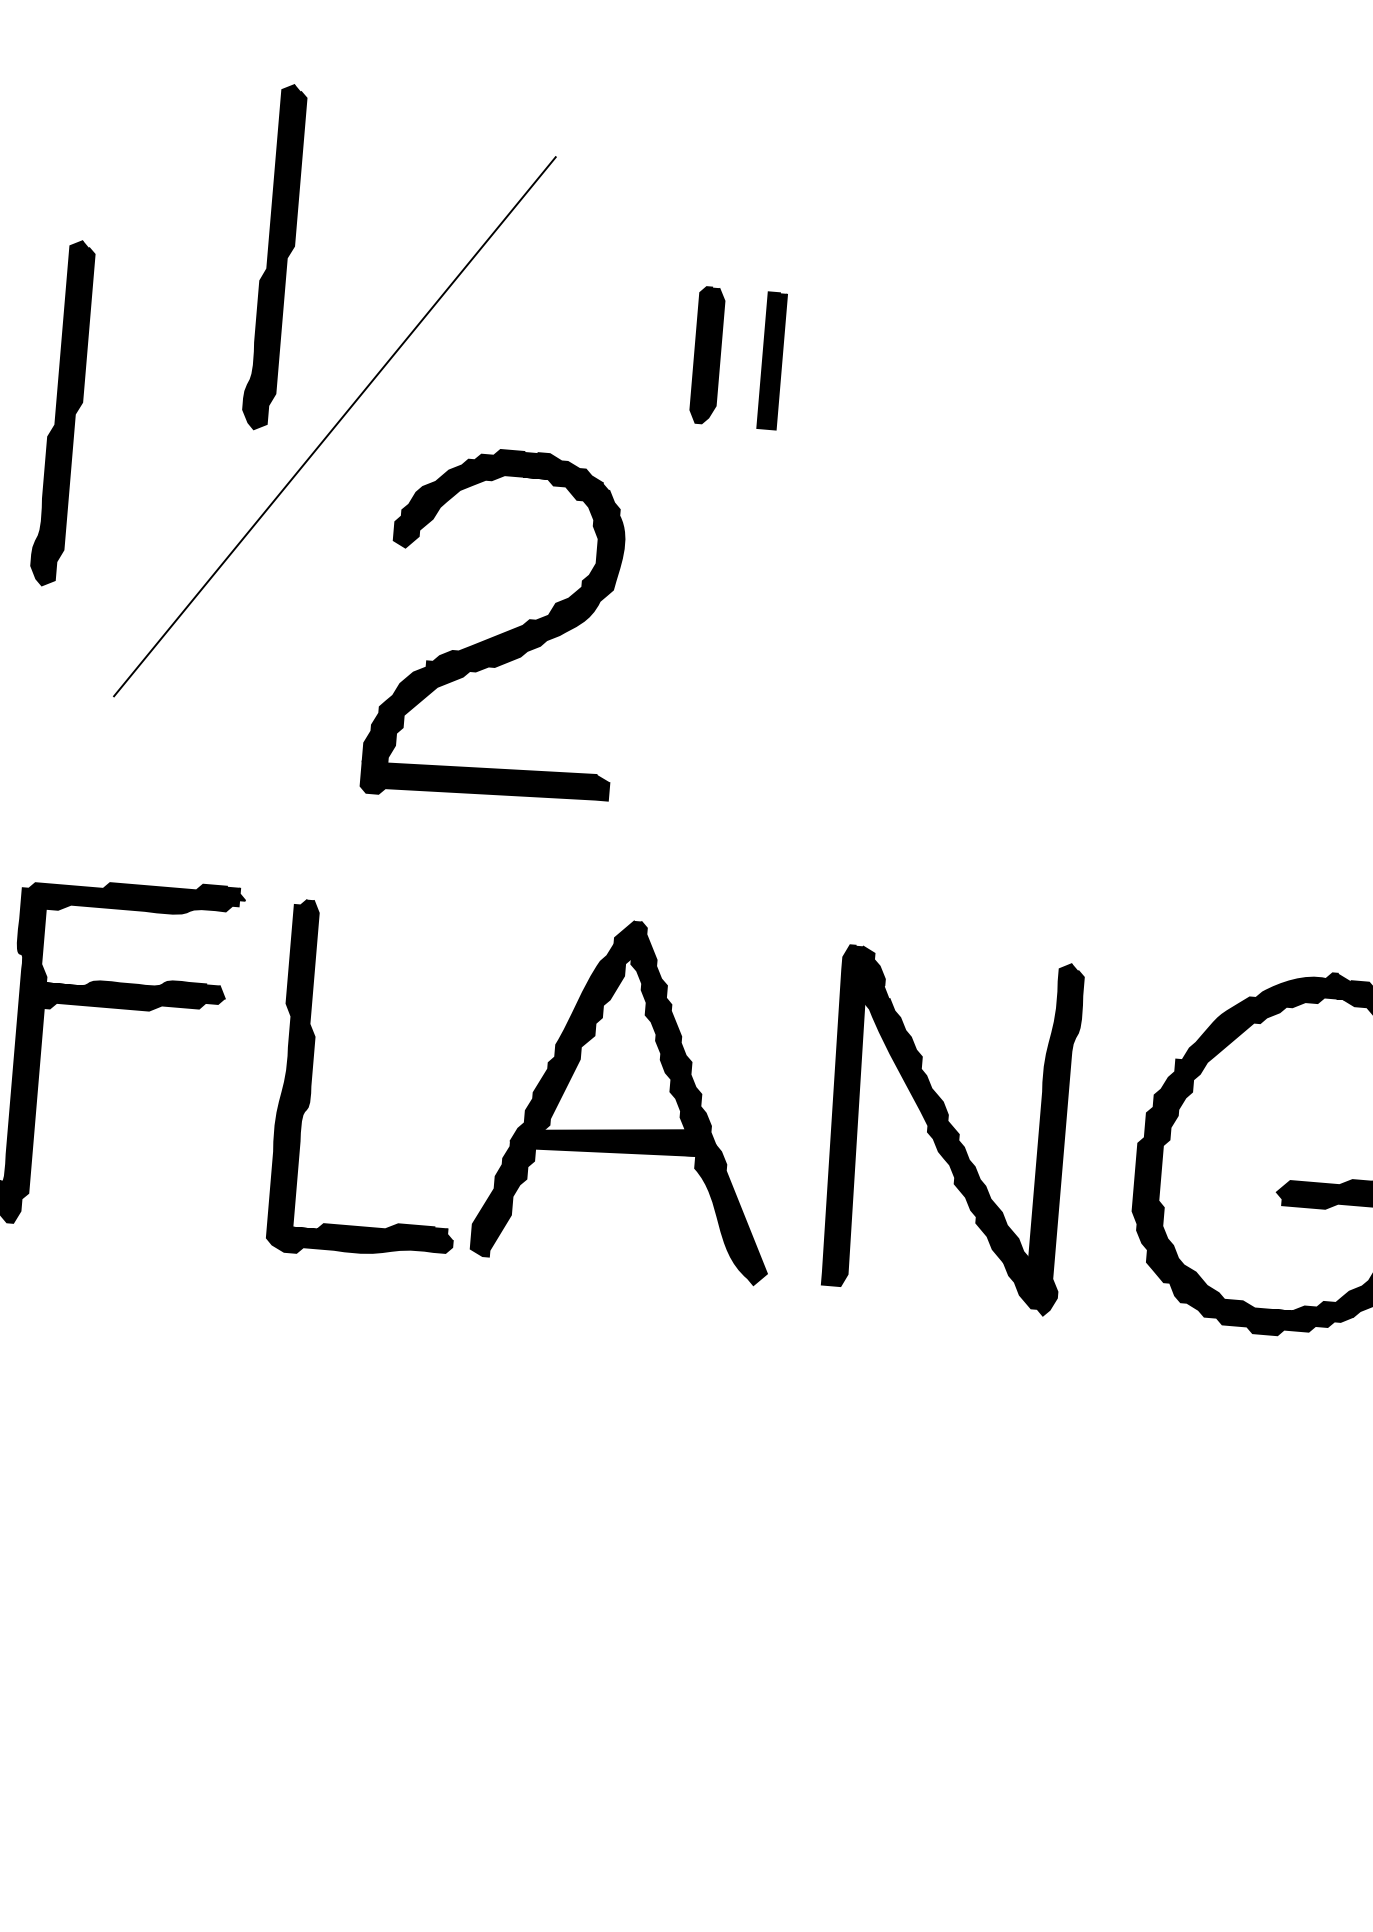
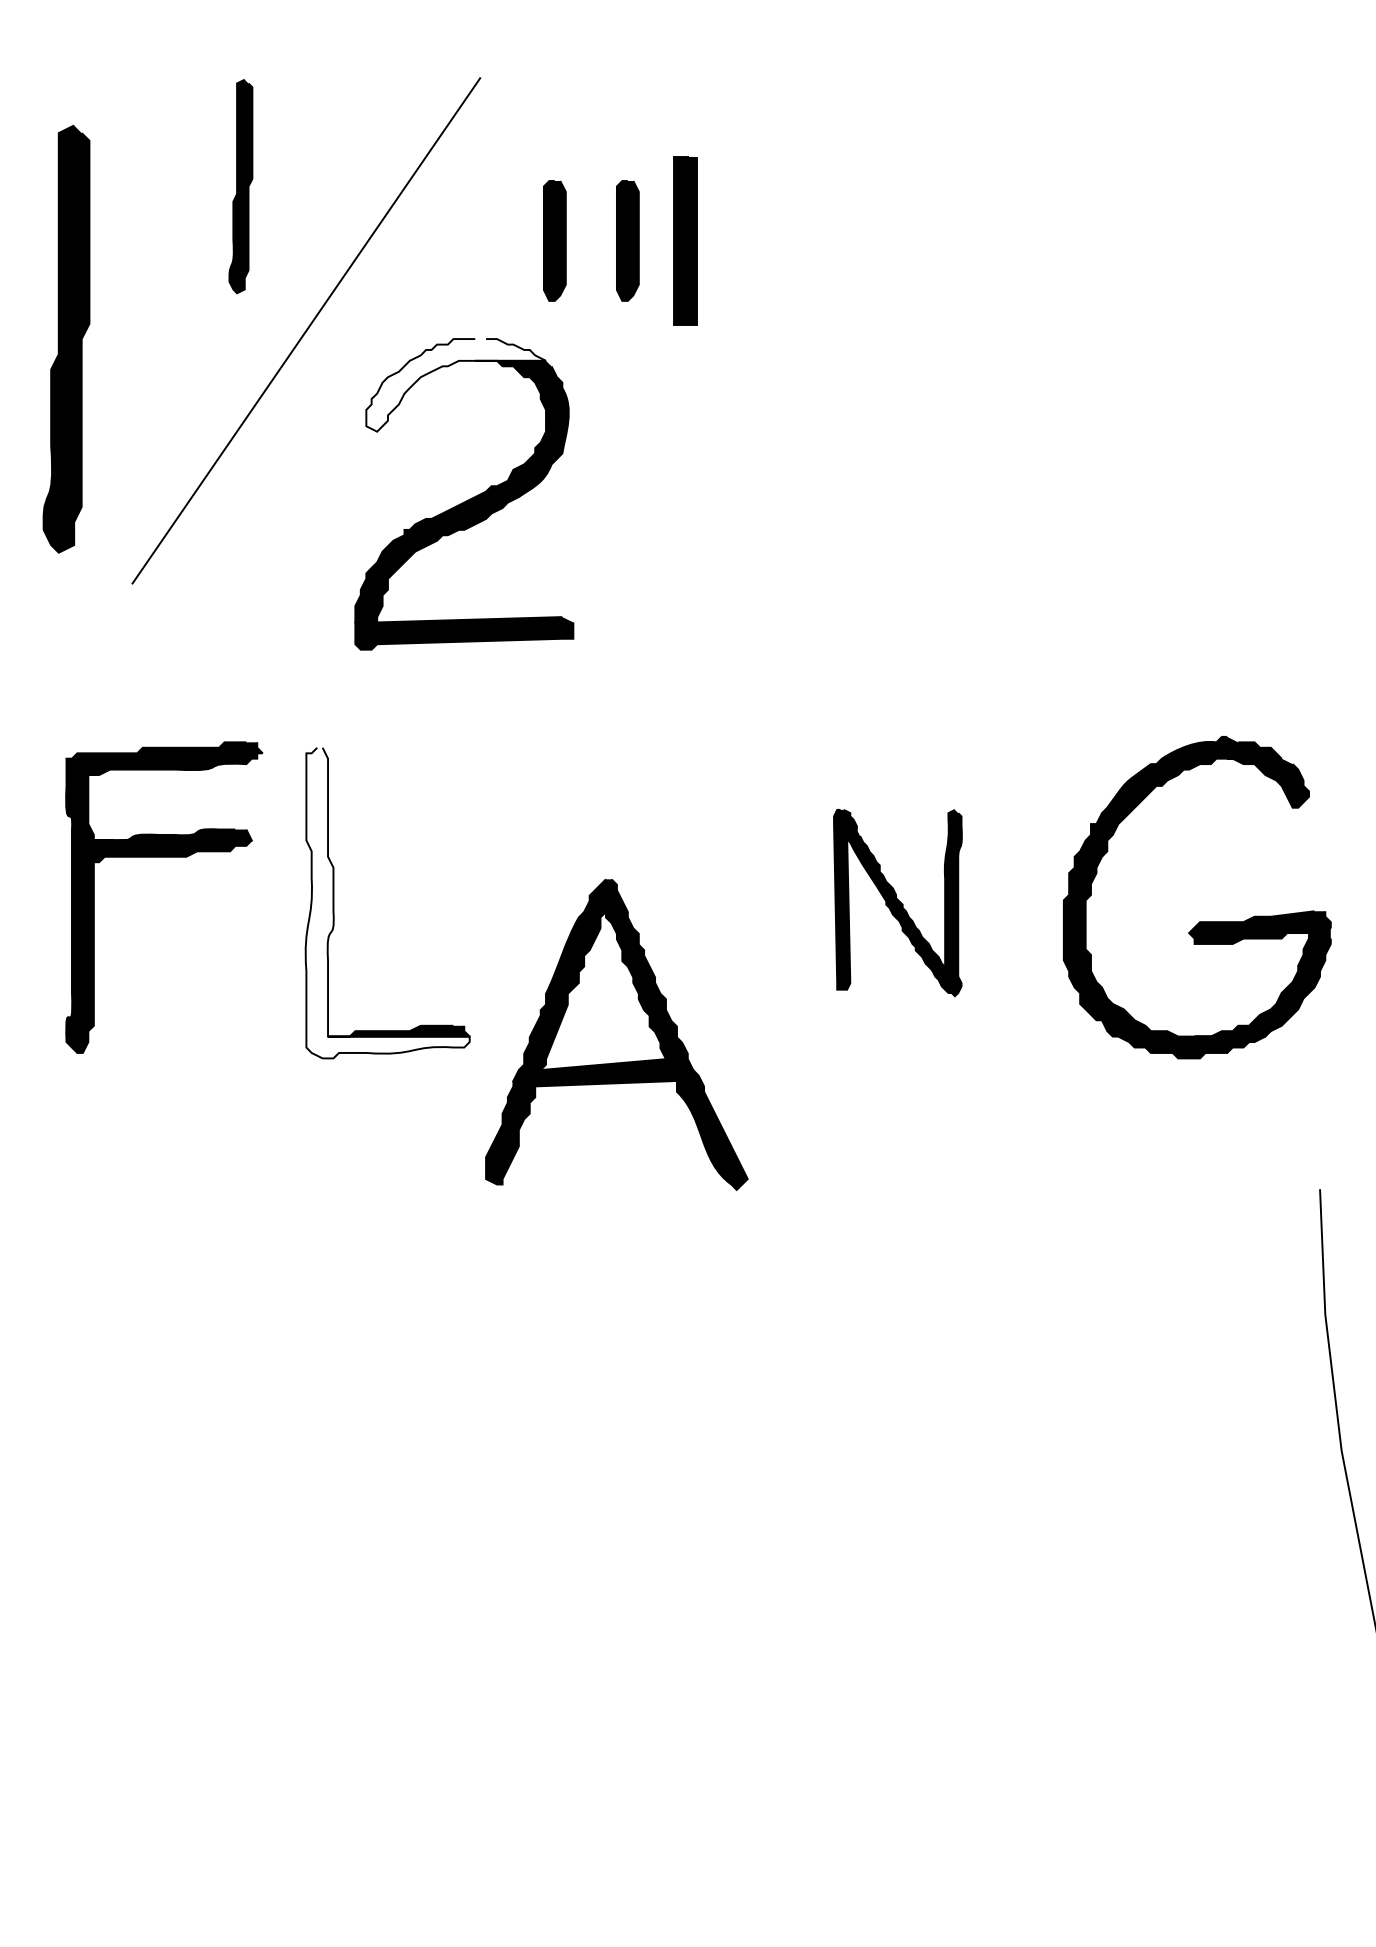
part: (274, 257) -> (240, 186), size x0.7
part: (624, 347) -> (554, 240), added
part: (771, 360) -> (684, 240), size x1.4
part: (62, 412) -> (66, 338), size x1.4
fill: (499, 502) -> (456, 385), removed
fill: (372, 1081) -> (387, 902), removed
part: (632, 1097) -> (616, 1034), moved
part: (949, 1129) -> (897, 902), size x0.6

